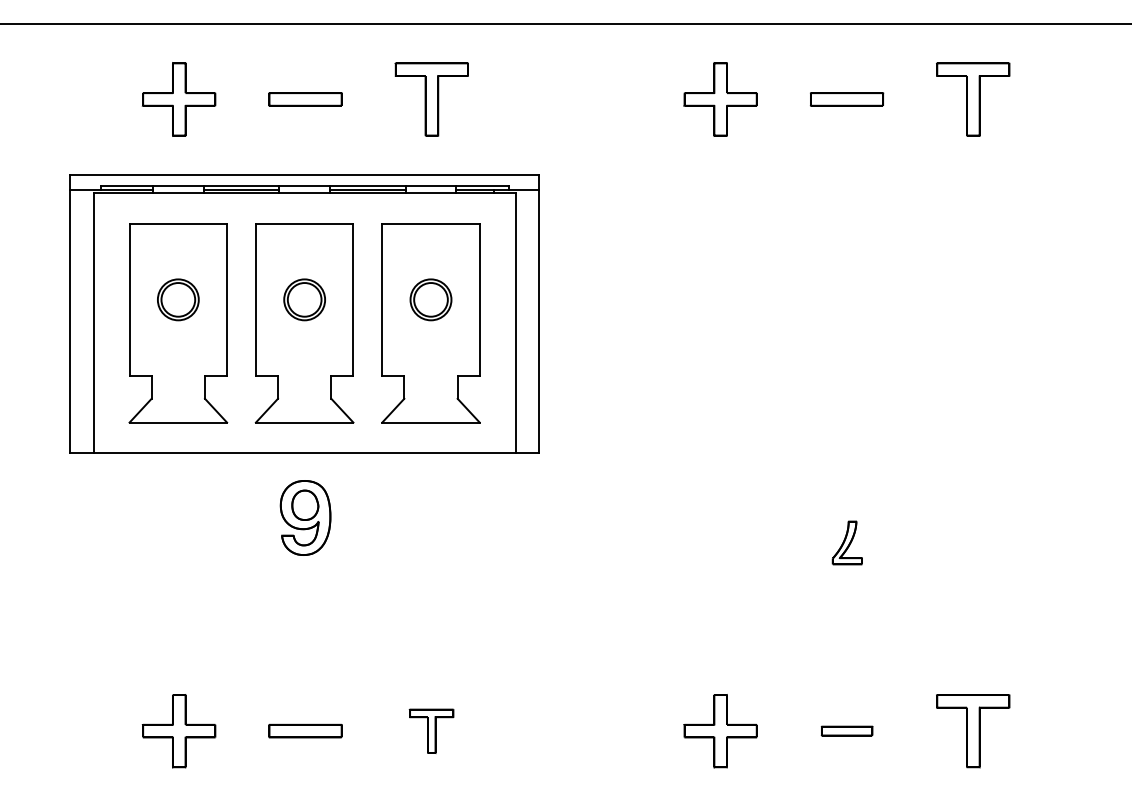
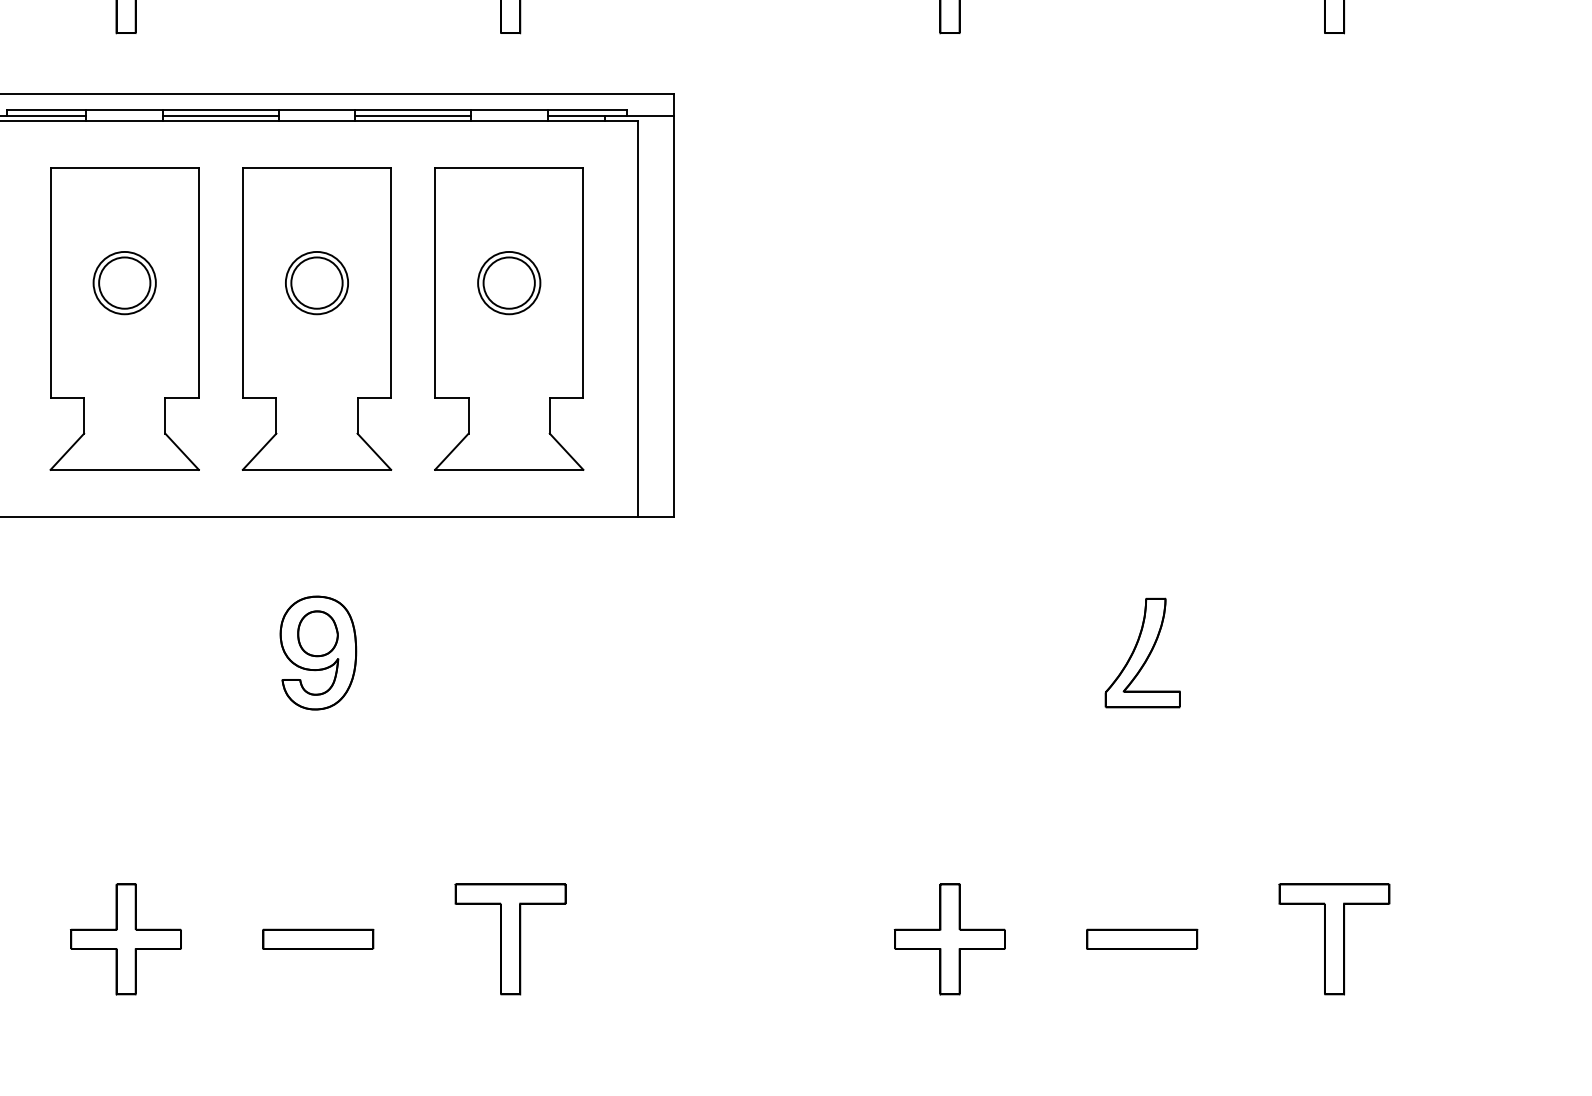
part: (305, 517) -> (318, 652), moved
part: (847, 542) -> (1143, 652), size x1.67
part: (847, 730) -> (1143, 938), size x1.43
part: (431, 731) -> (509, 939), size x1.67

